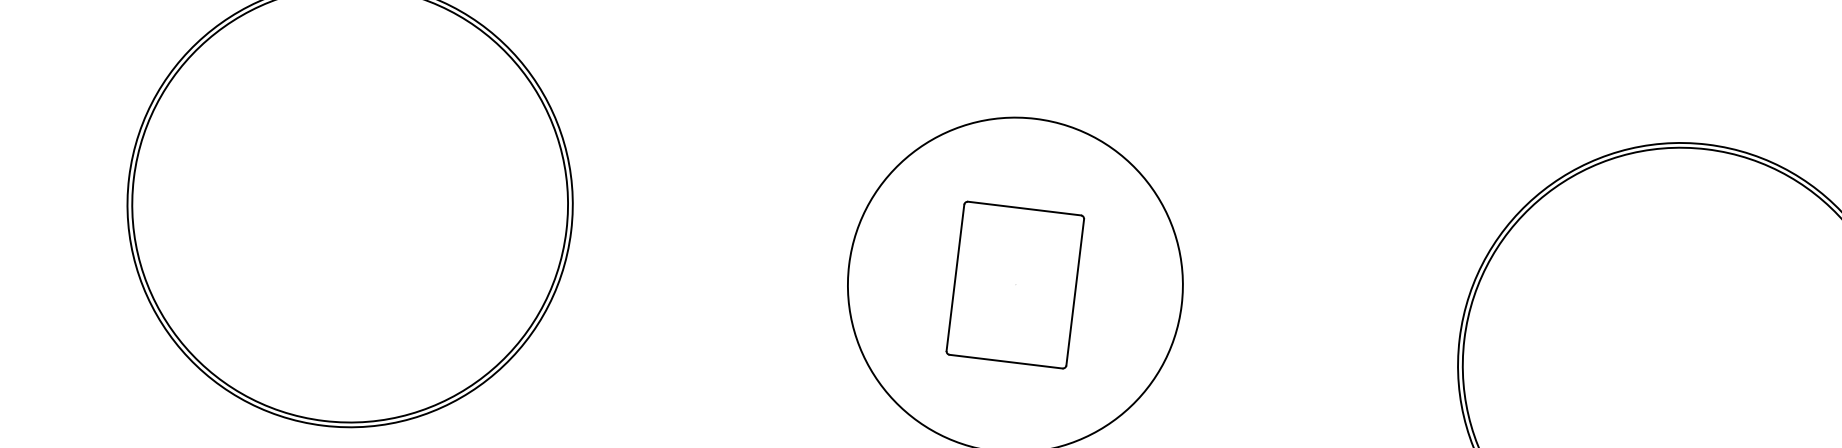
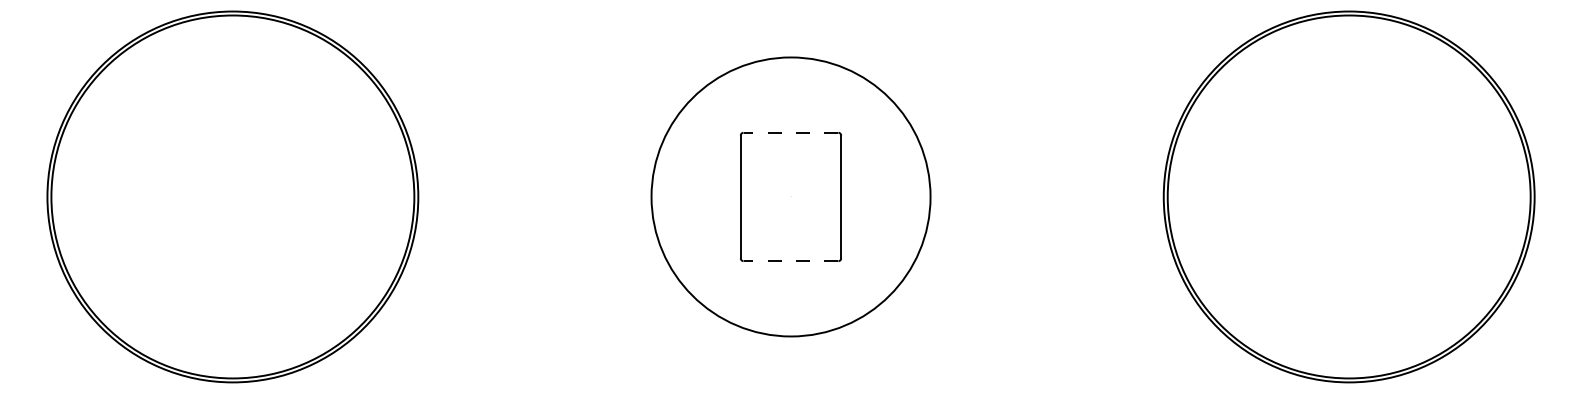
line: (1024, 208) -> (790, 132), solid -> dashed
line: (1005, 361) -> (790, 261), solid -> dashed

